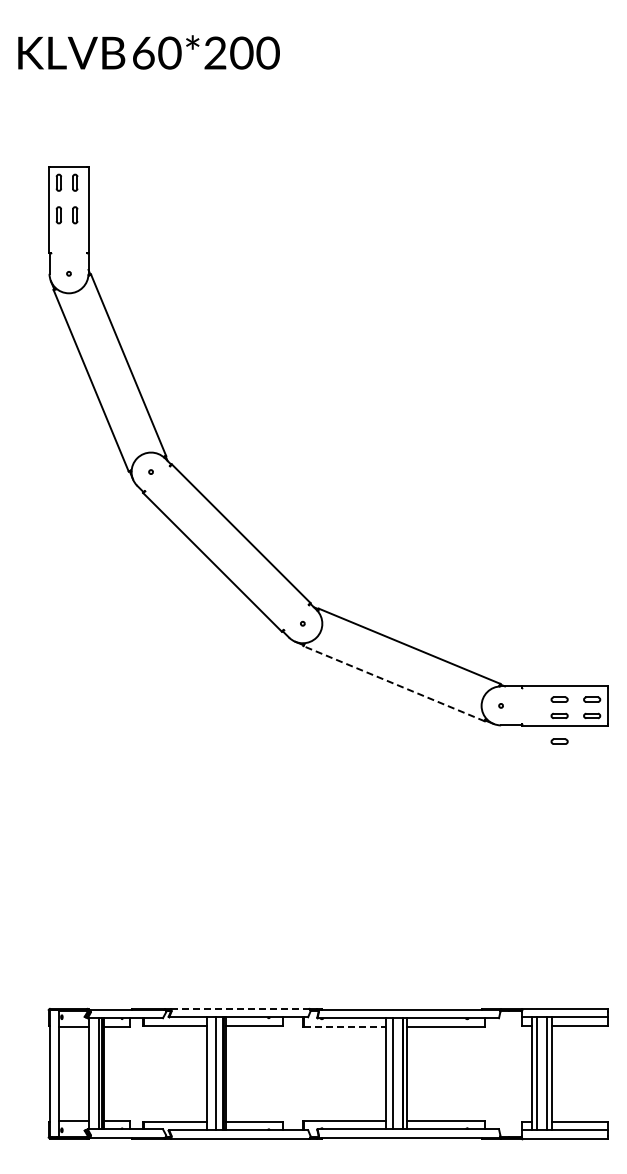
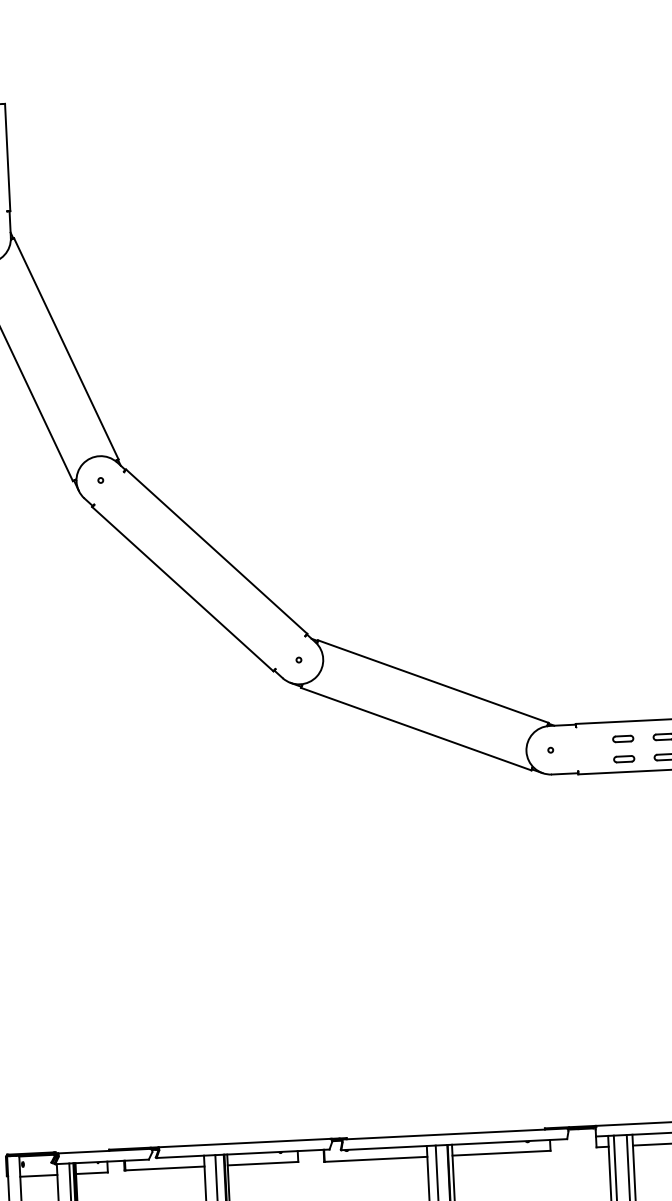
line: (393, 683) -> (415, 728), dashed -> solid
part: (559, 741) -> (625, 790), removed
line: (240, 1008) -> (244, 1142), dashed -> solid
line: (345, 1026) -> (376, 1158), dashed -> solid

